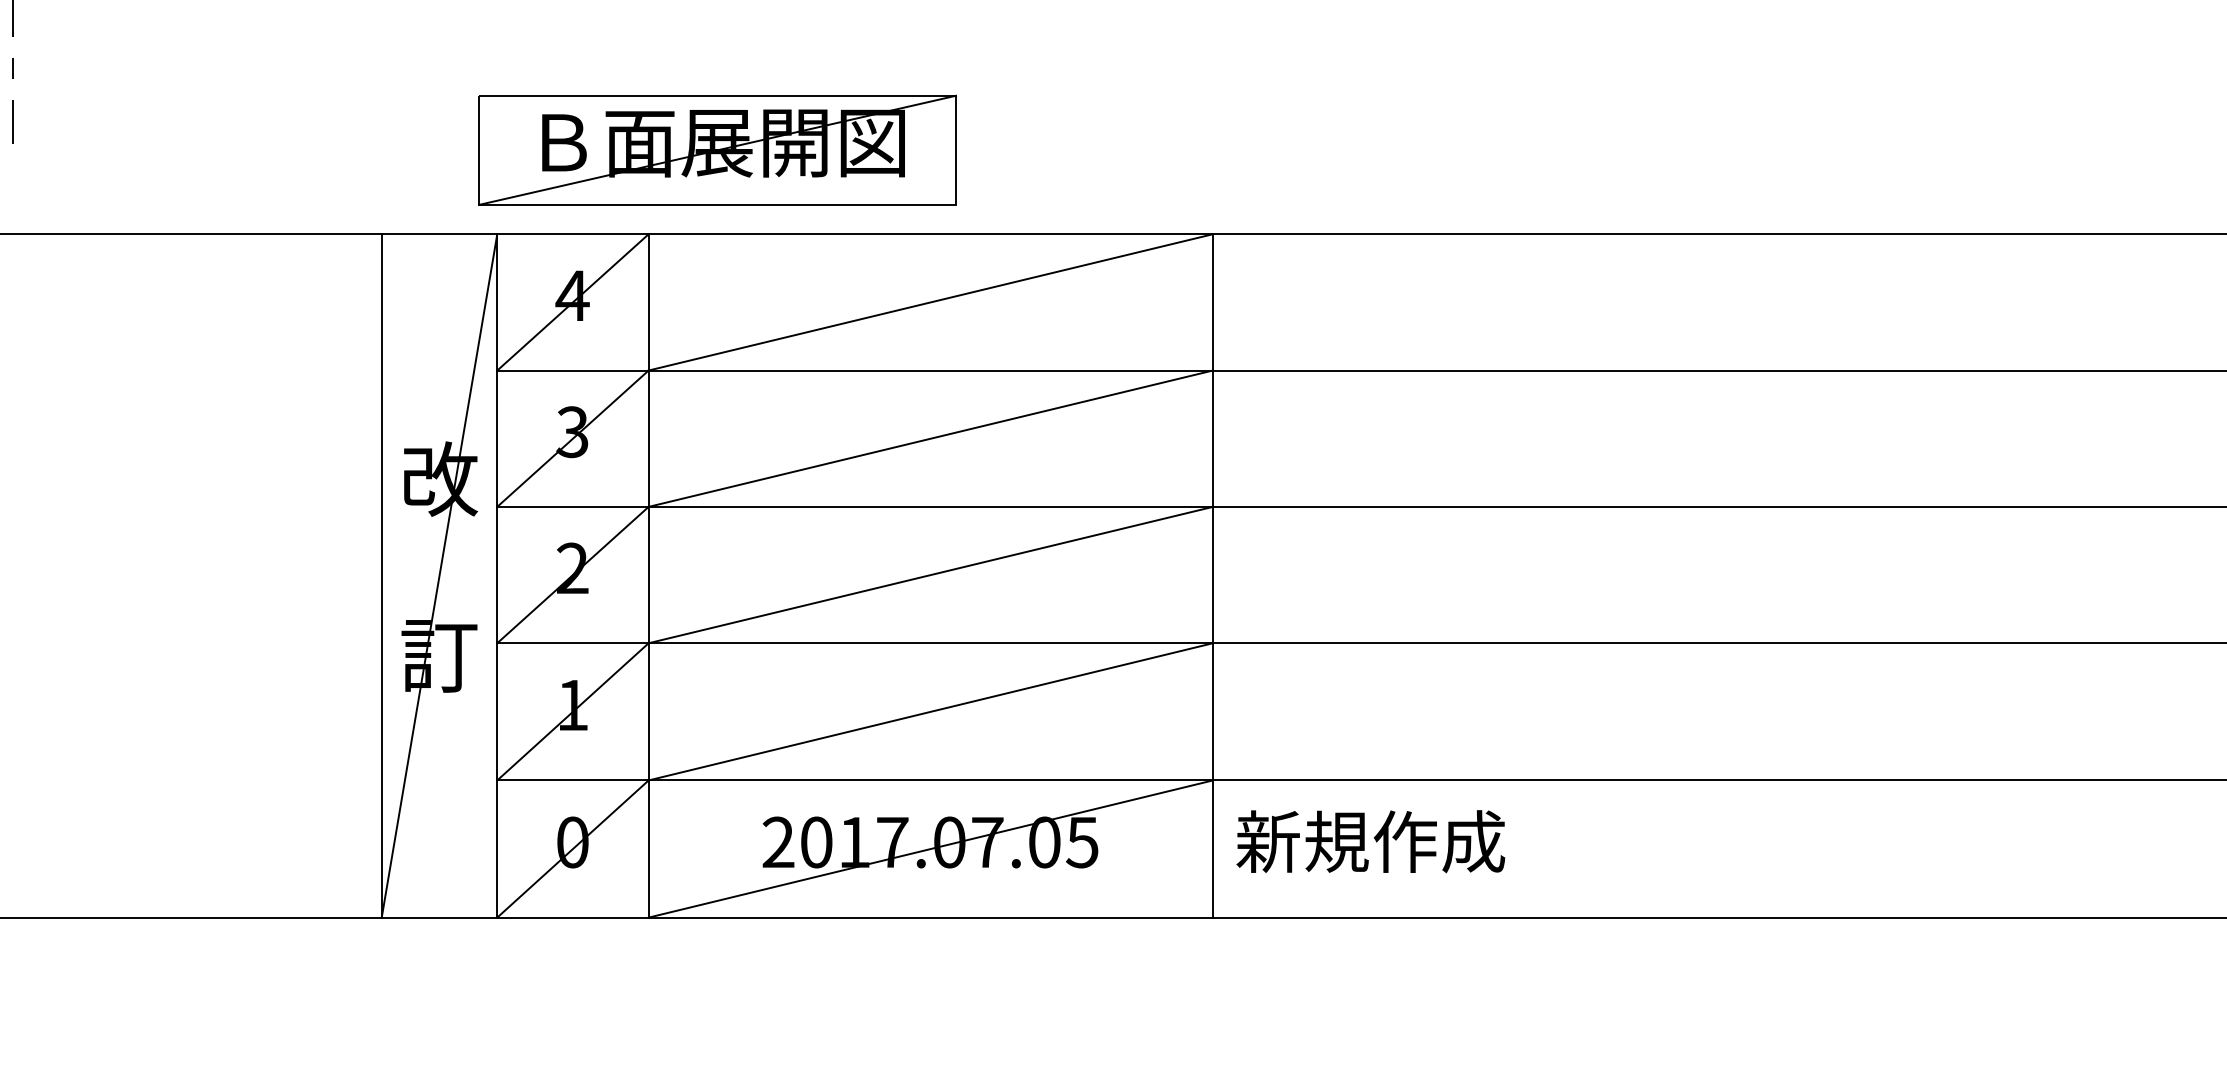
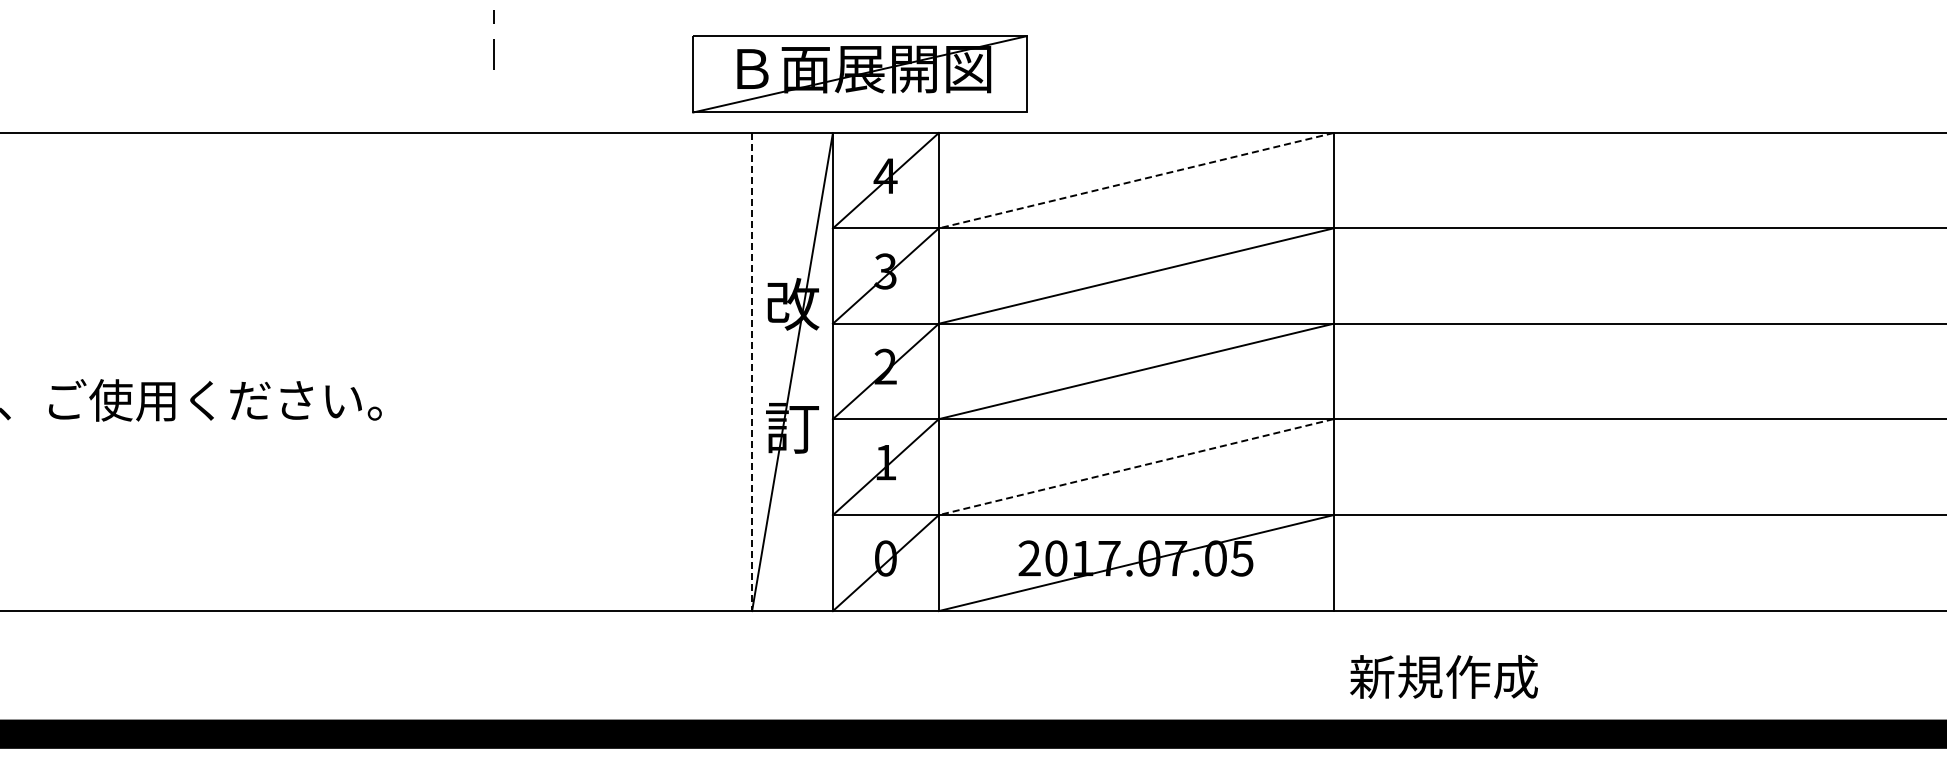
part: (716, 150) -> (859, 74), moved
line: (929, 302) -> (1135, 180), solid -> dashed
line: (382, 576) -> (752, 372), solid -> dashed
line: (929, 712) -> (1135, 467), solid -> dashed
text: (1370, 841) -> (1443, 676), moved

